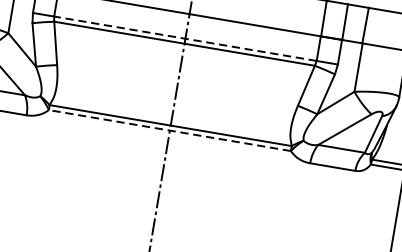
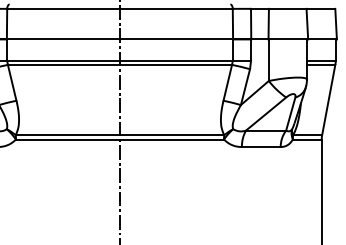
line: (186, 38) -> (120, 60), dashed -> solid
line: (169, 130) -> (119, 139), dashed -> solid

